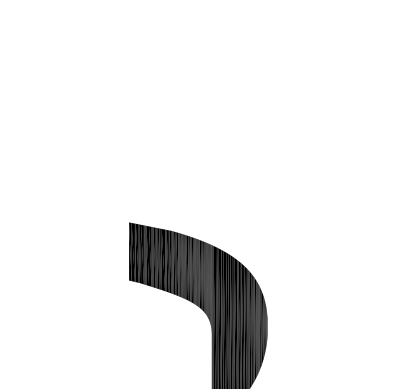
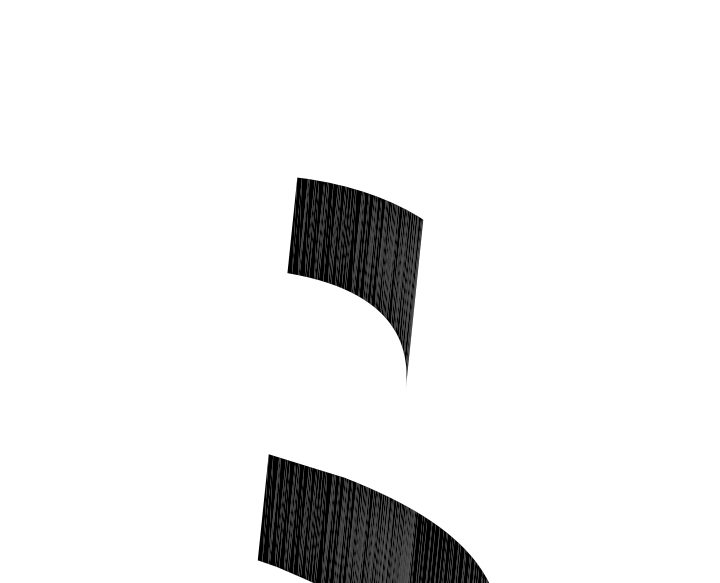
part: (164, 122) -> (352, 278), added

